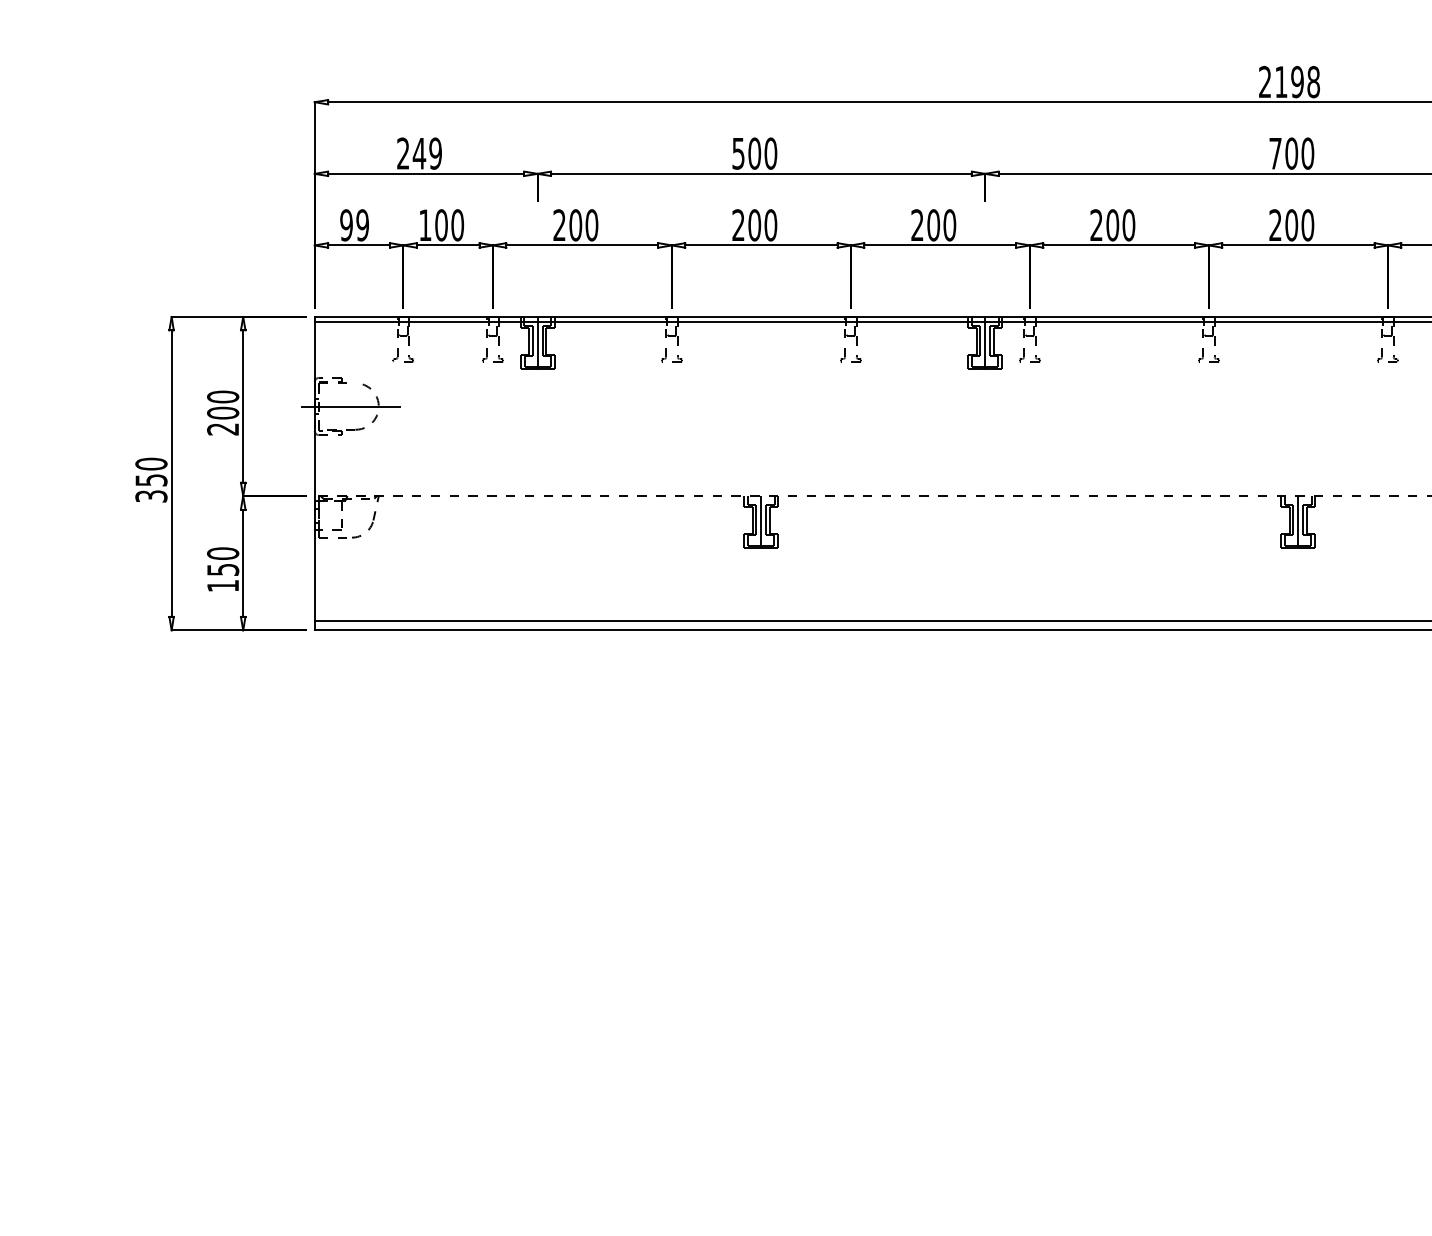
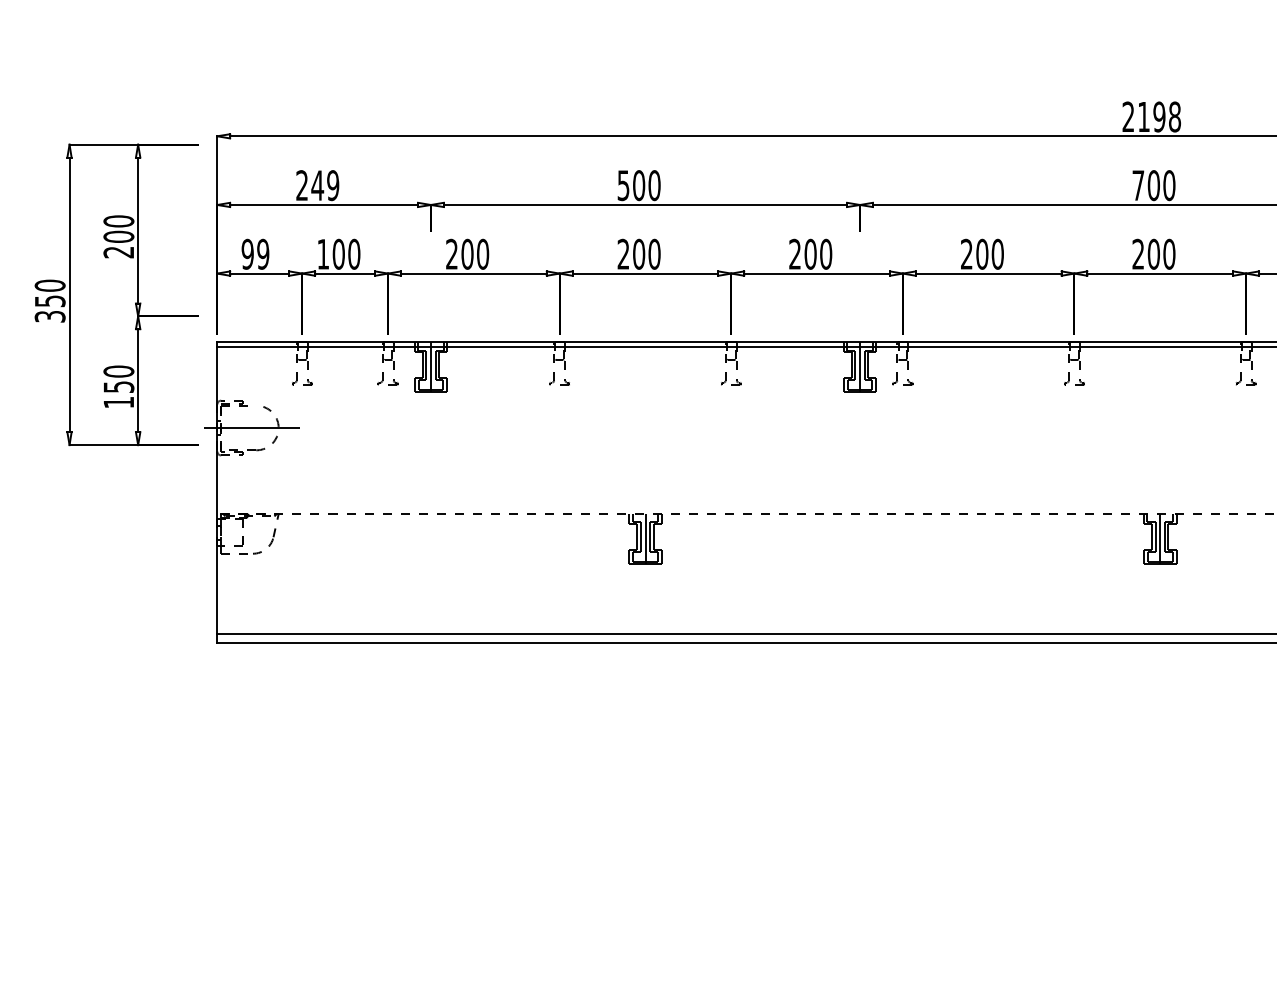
part: (220, 473) -> (116, 294), moved

